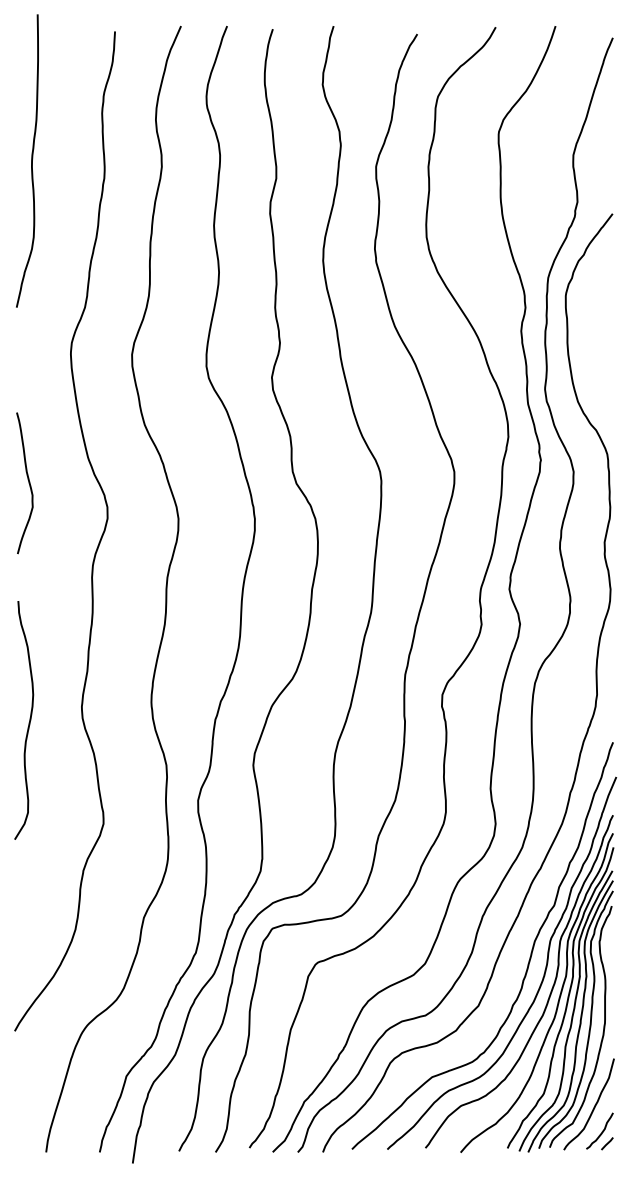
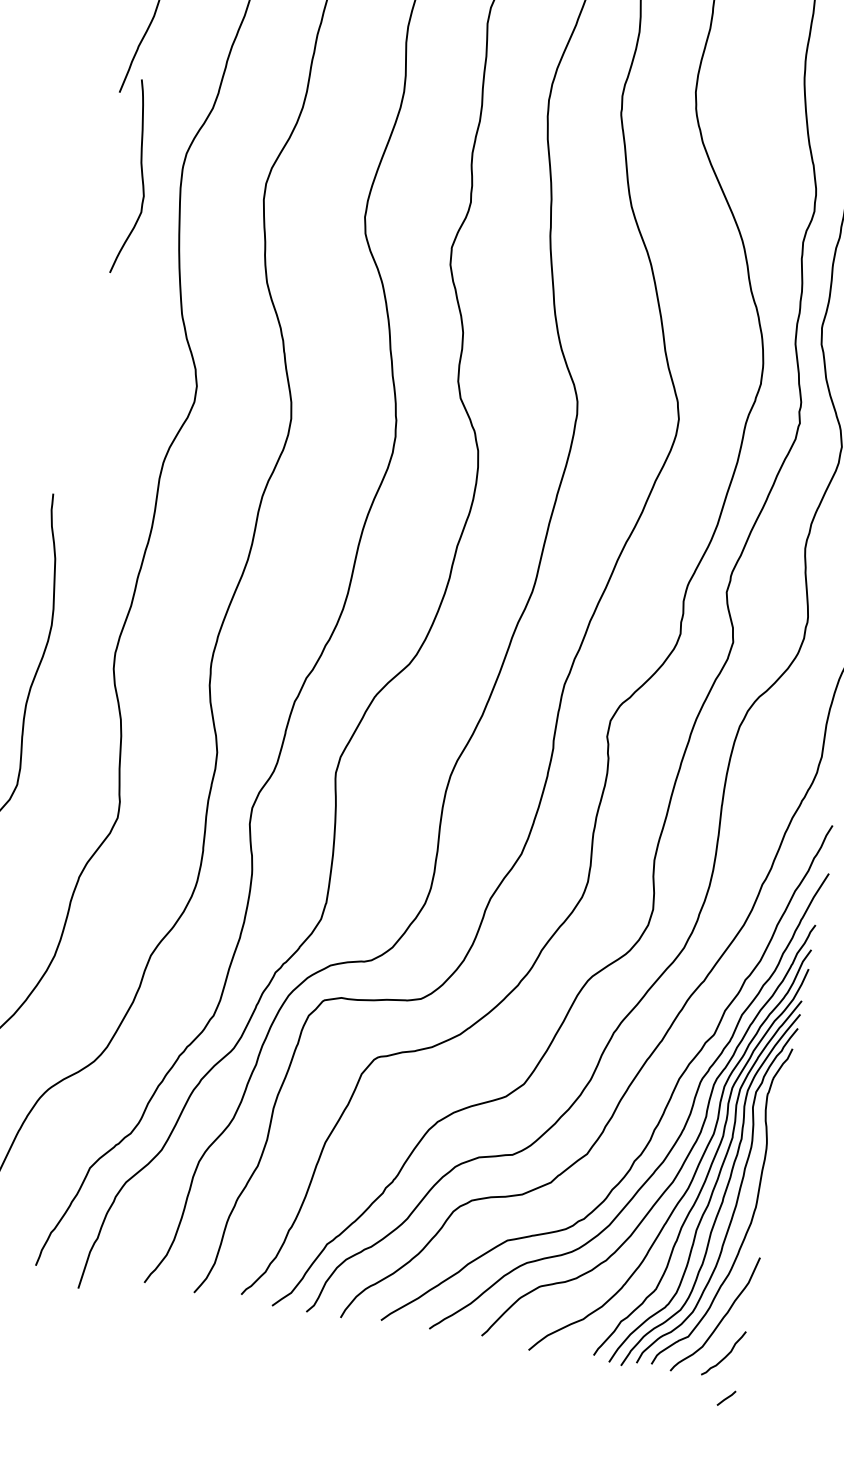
curve: (28, 483) -> (141, 179), moved
line: (607, 1143) -> (726, 1398), moved

